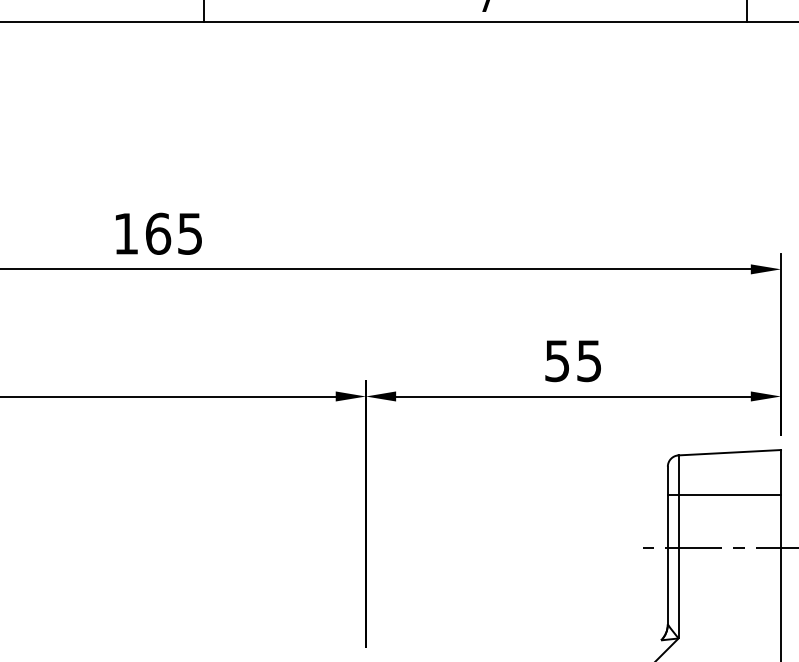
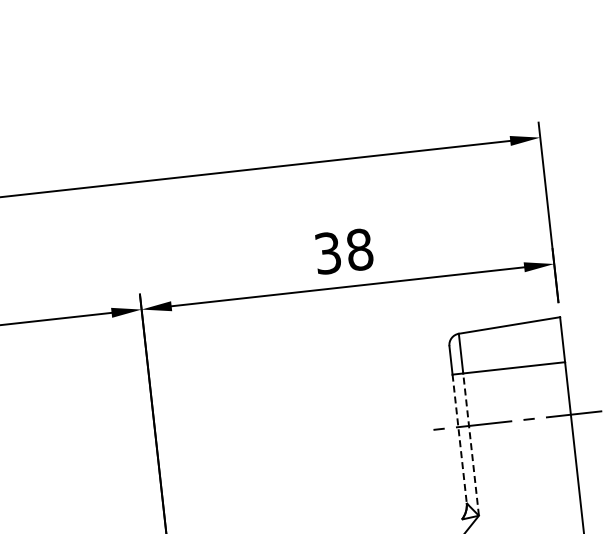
text: (573, 361) -> (344, 251), 55 -> 38
line: (667, 559) -> (459, 438), solid -> dashed
line: (678, 566) -> (470, 444), solid -> dashed

